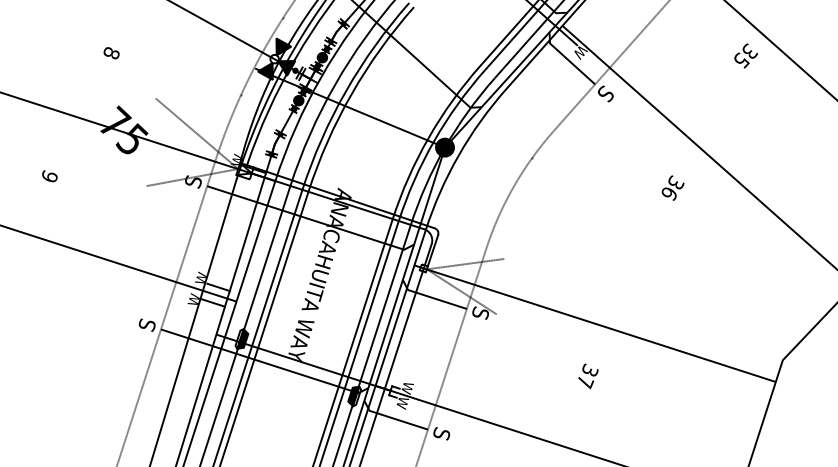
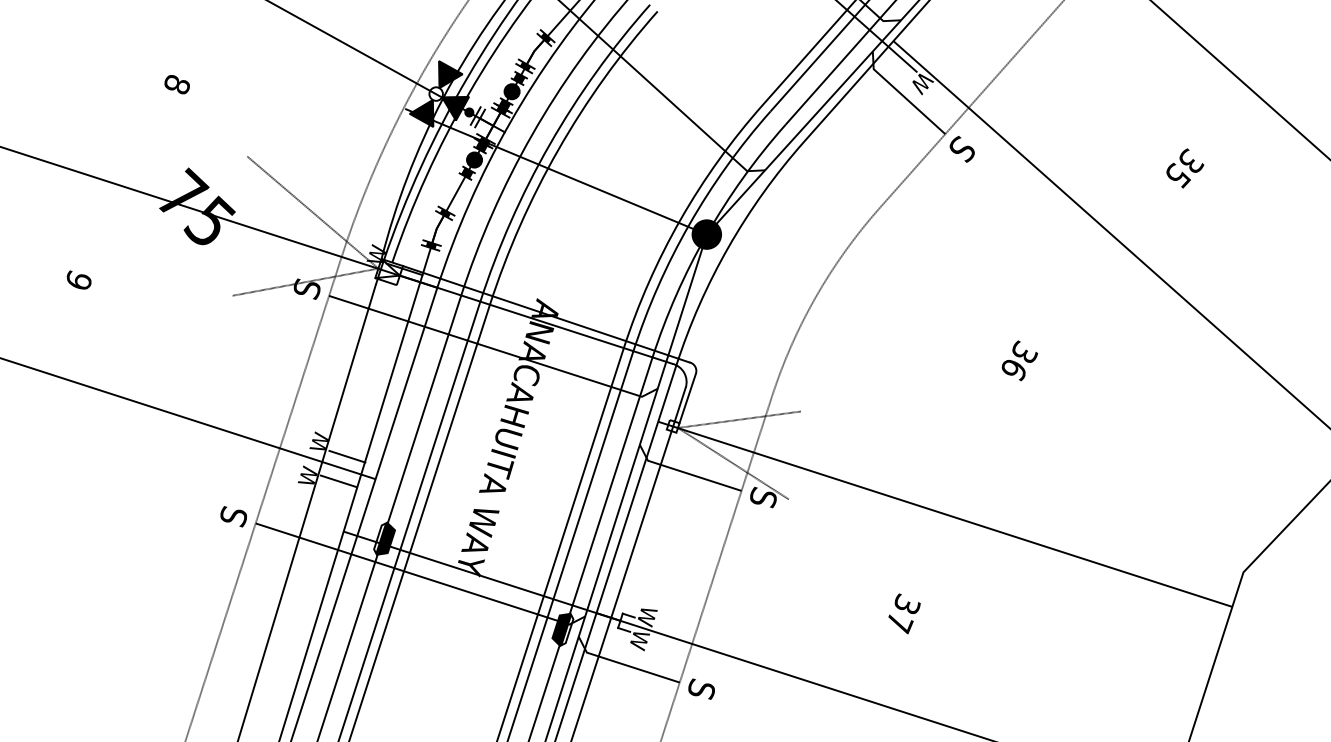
text: (745, 55) -> (1184, 167), moved
text: (672, 187) -> (1018, 359), moved
text: (588, 376) -> (904, 614), moved

